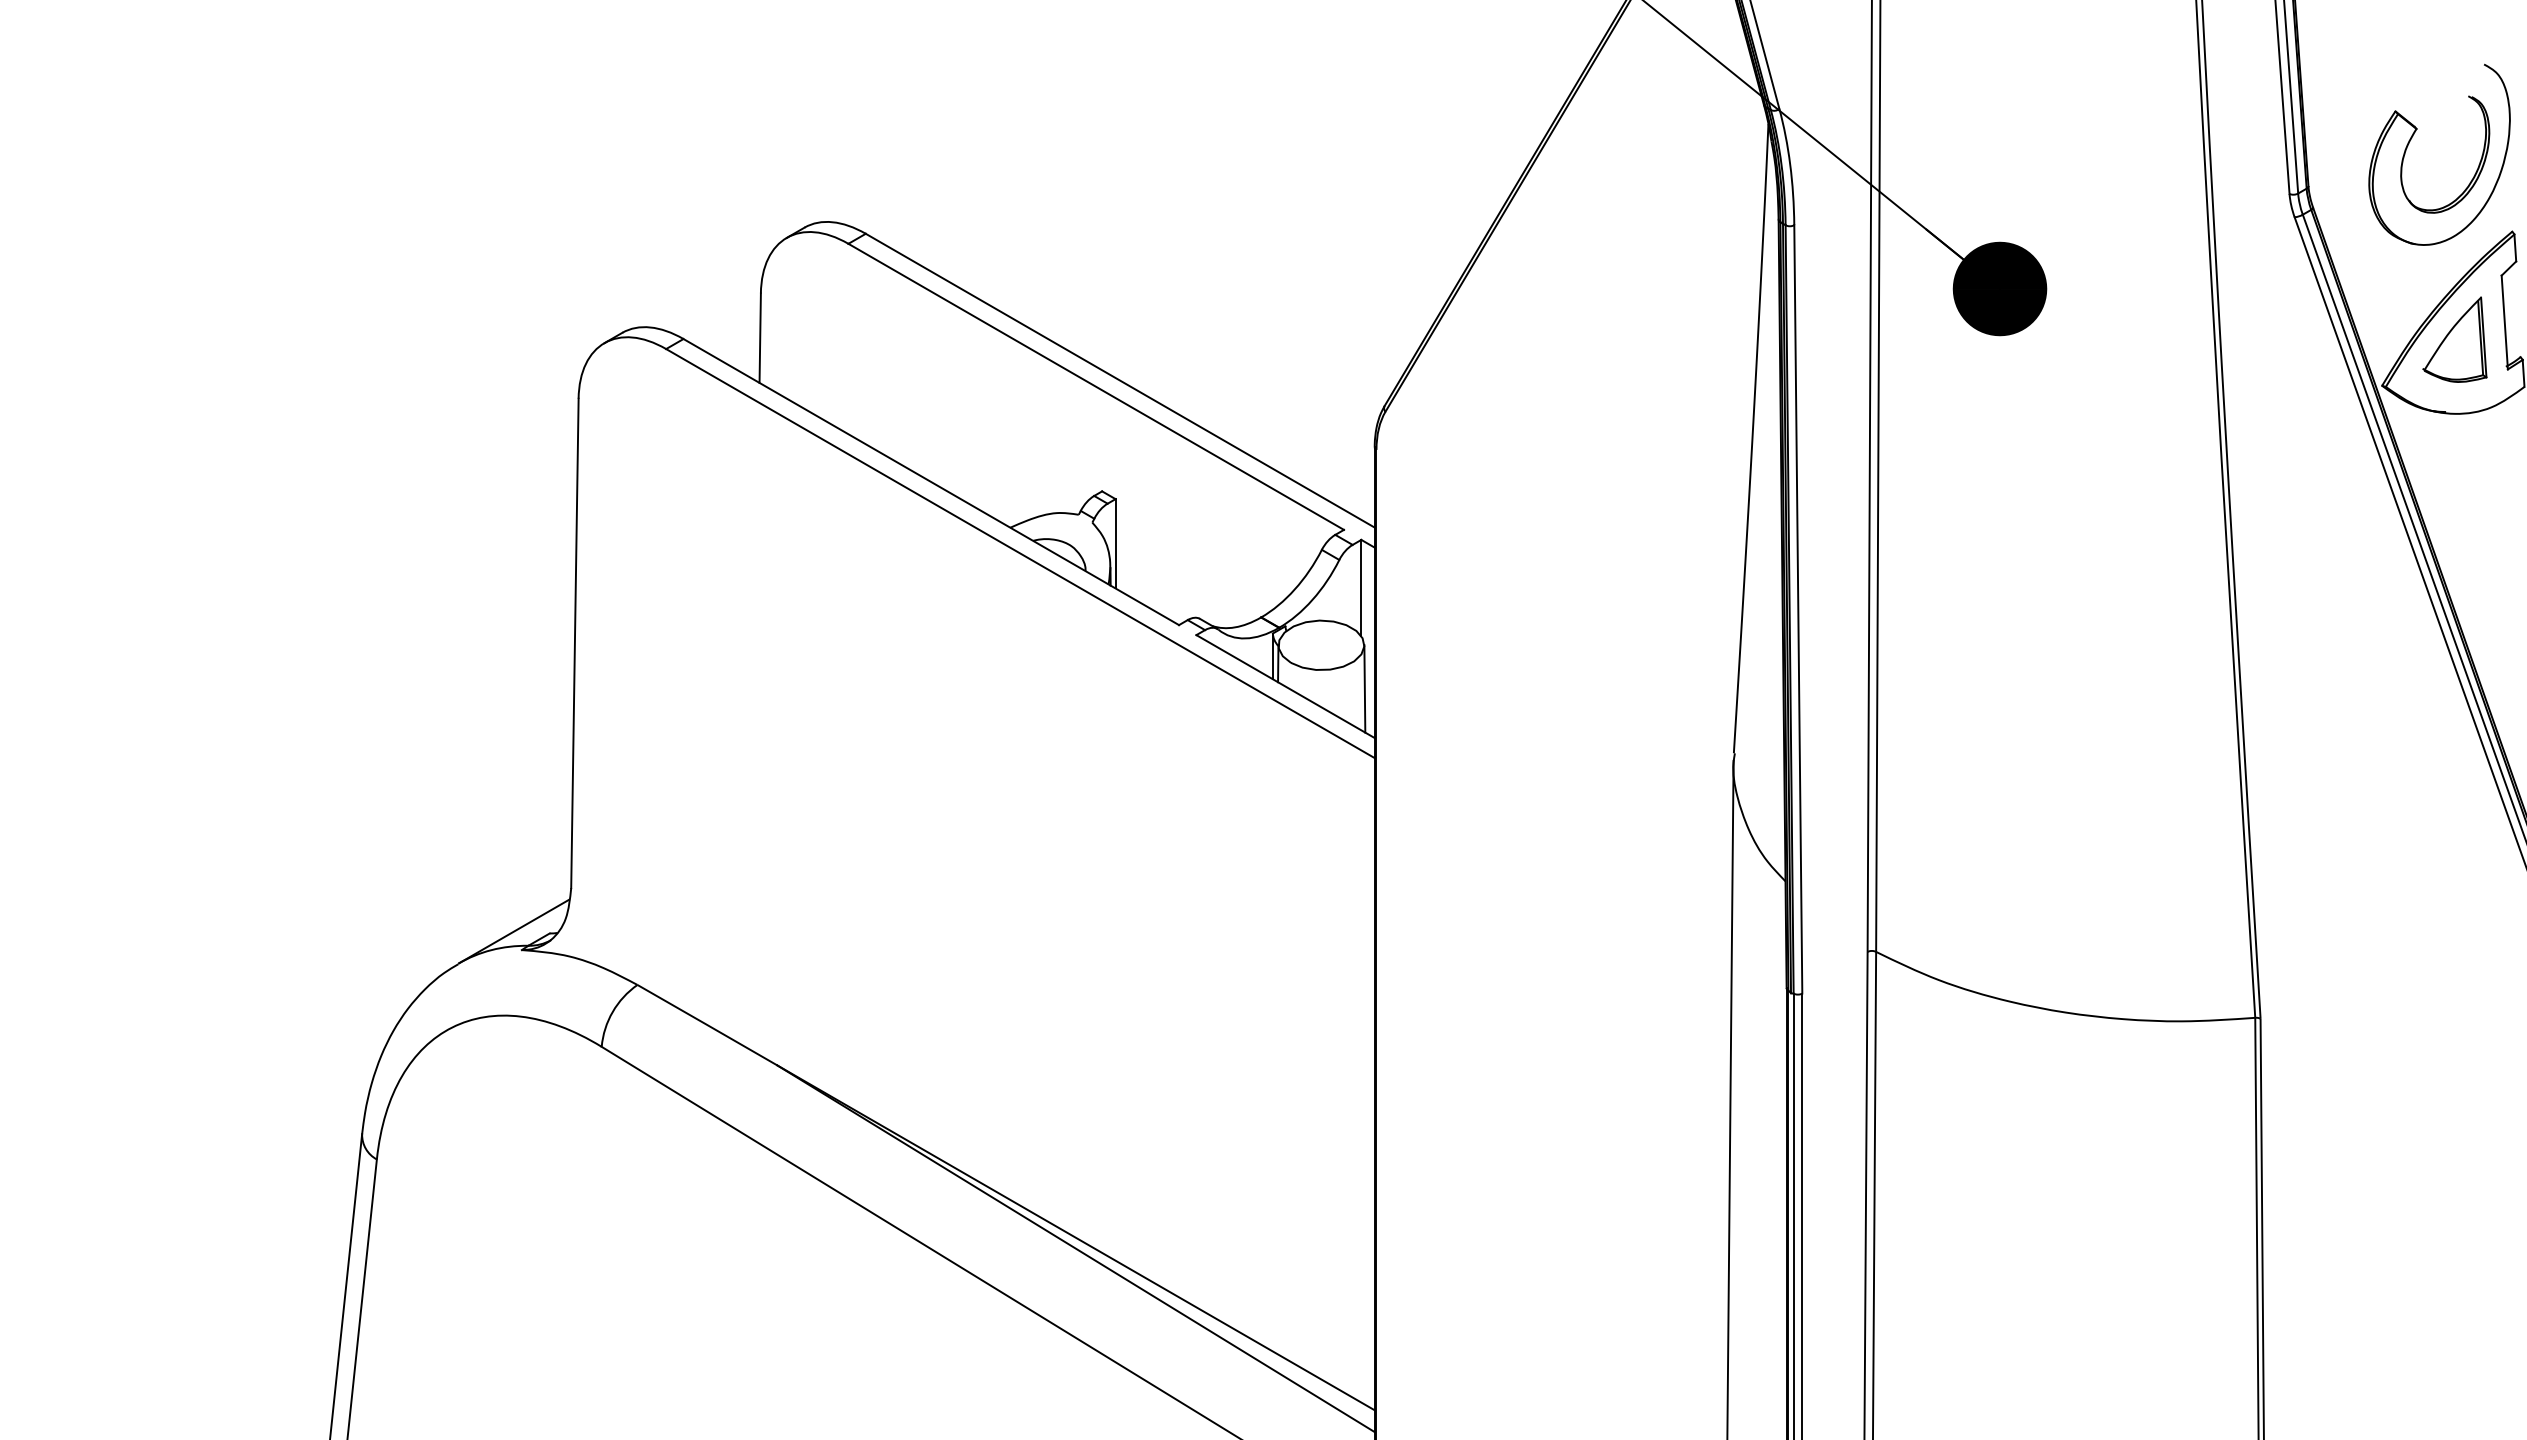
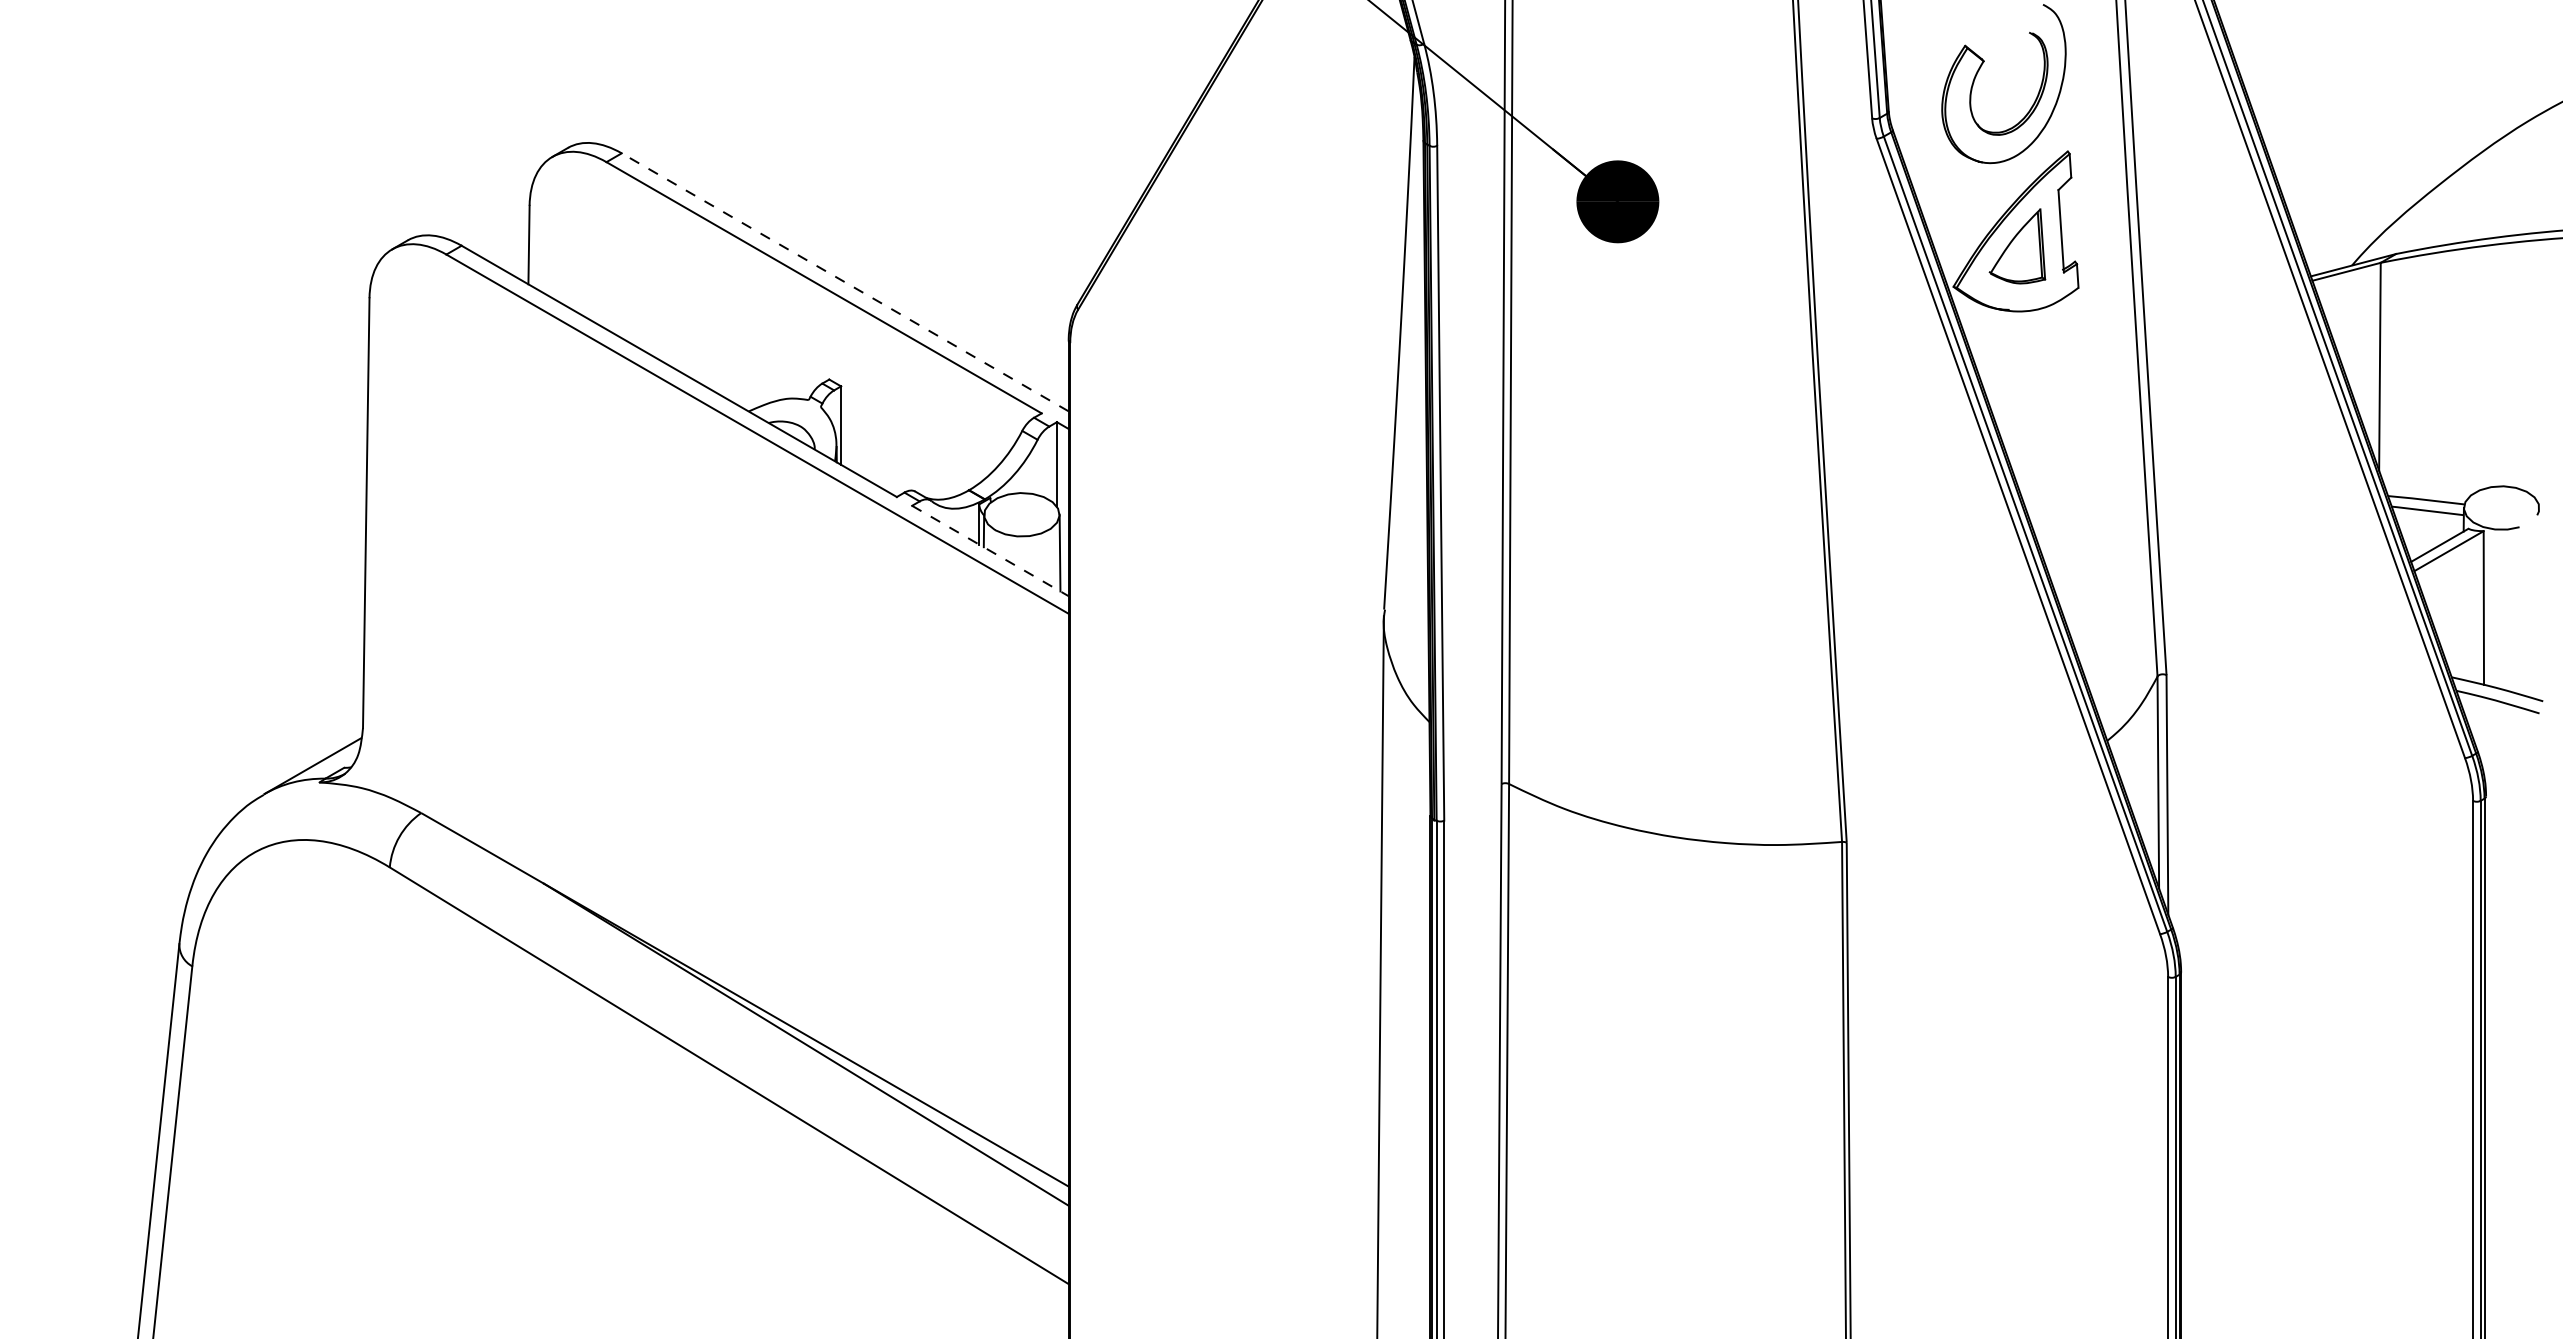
line: (1119, 380) -> (844, 282), solid -> dashed
line: (1285, 687) -> (990, 551), solid -> dashed

